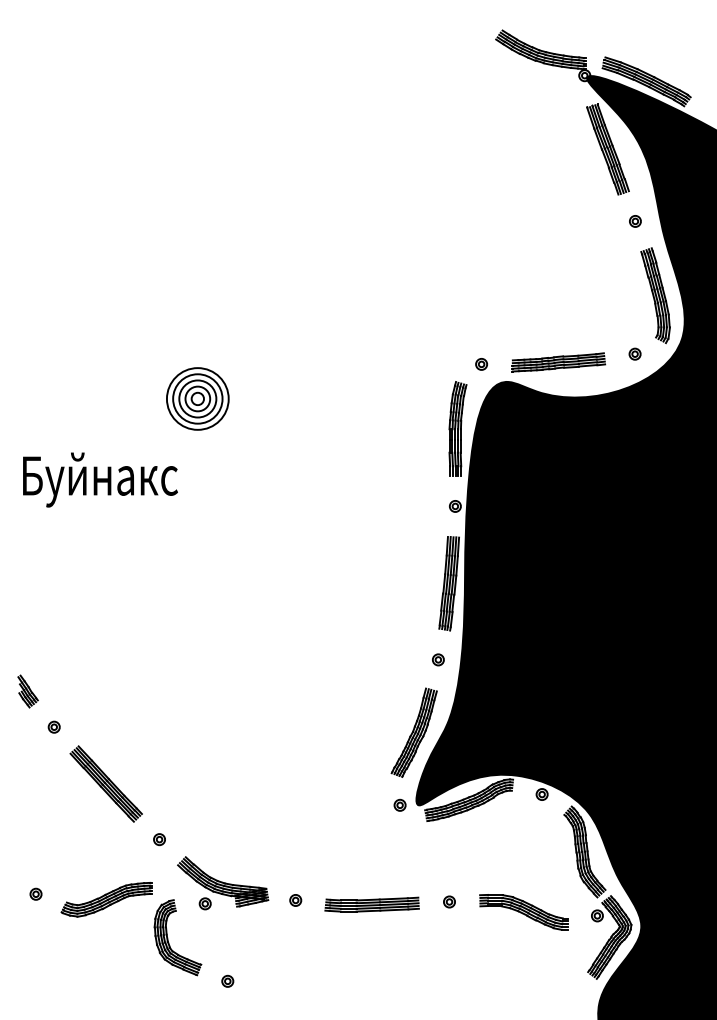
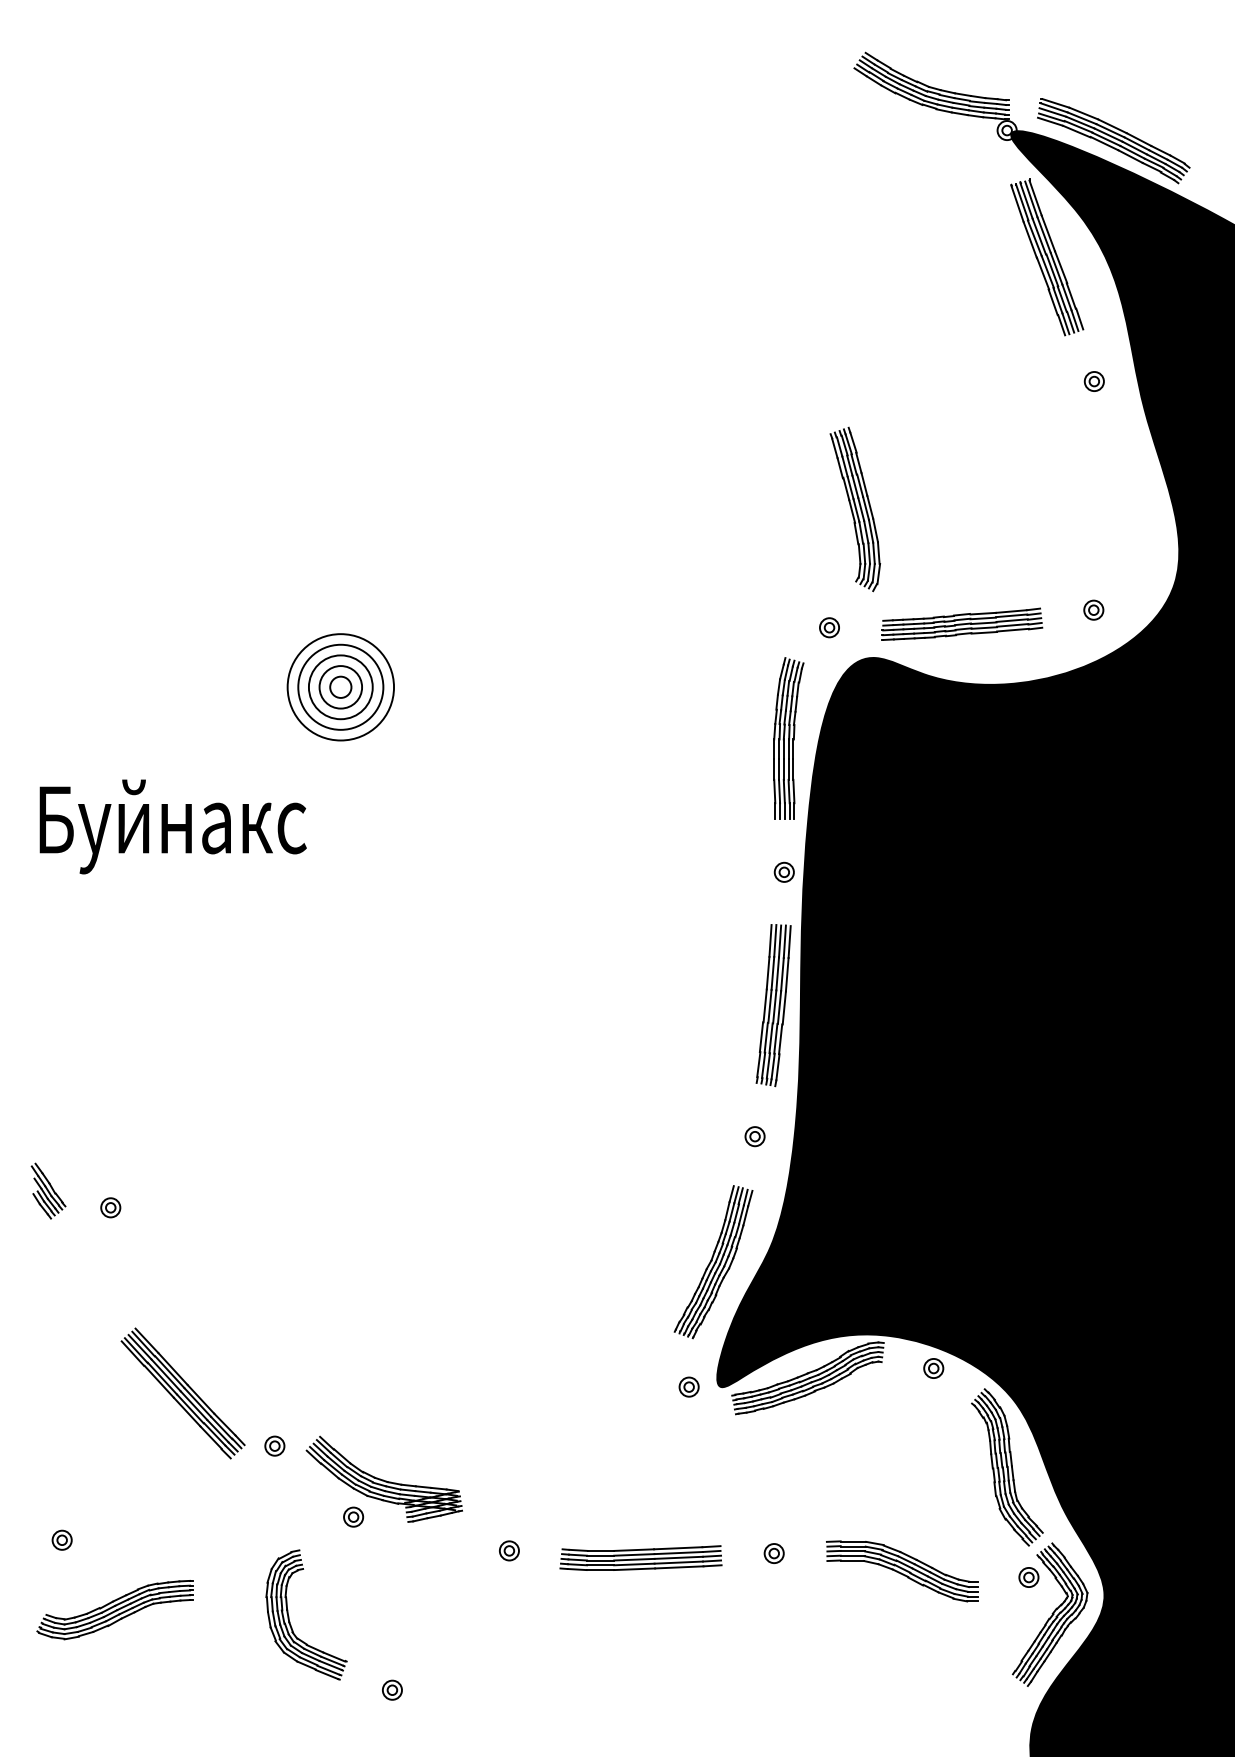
part: (655, 295) -> (855, 509), moved
part: (53, 726) -> (109, 1206), moved
part: (105, 783) -> (181, 1392), moved
part: (223, 883) -> (385, 1482), moved
part: (106, 899) -> (114, 1609), moved

